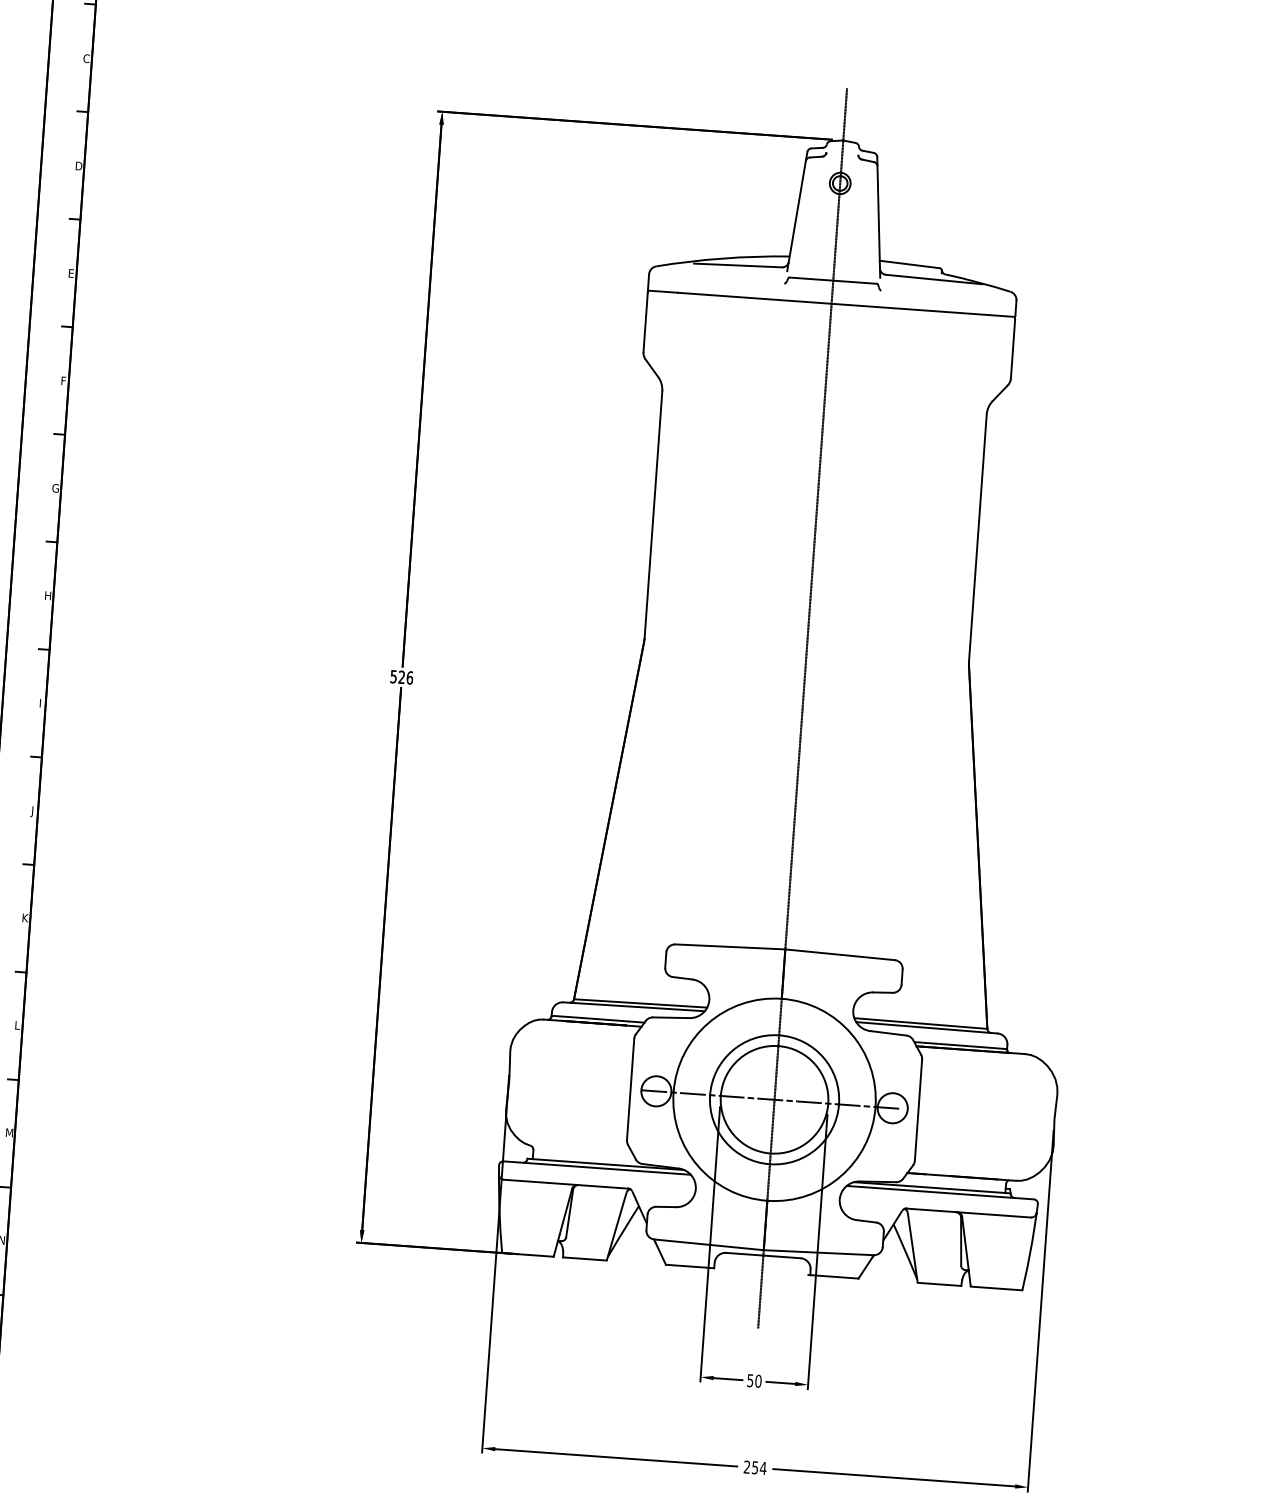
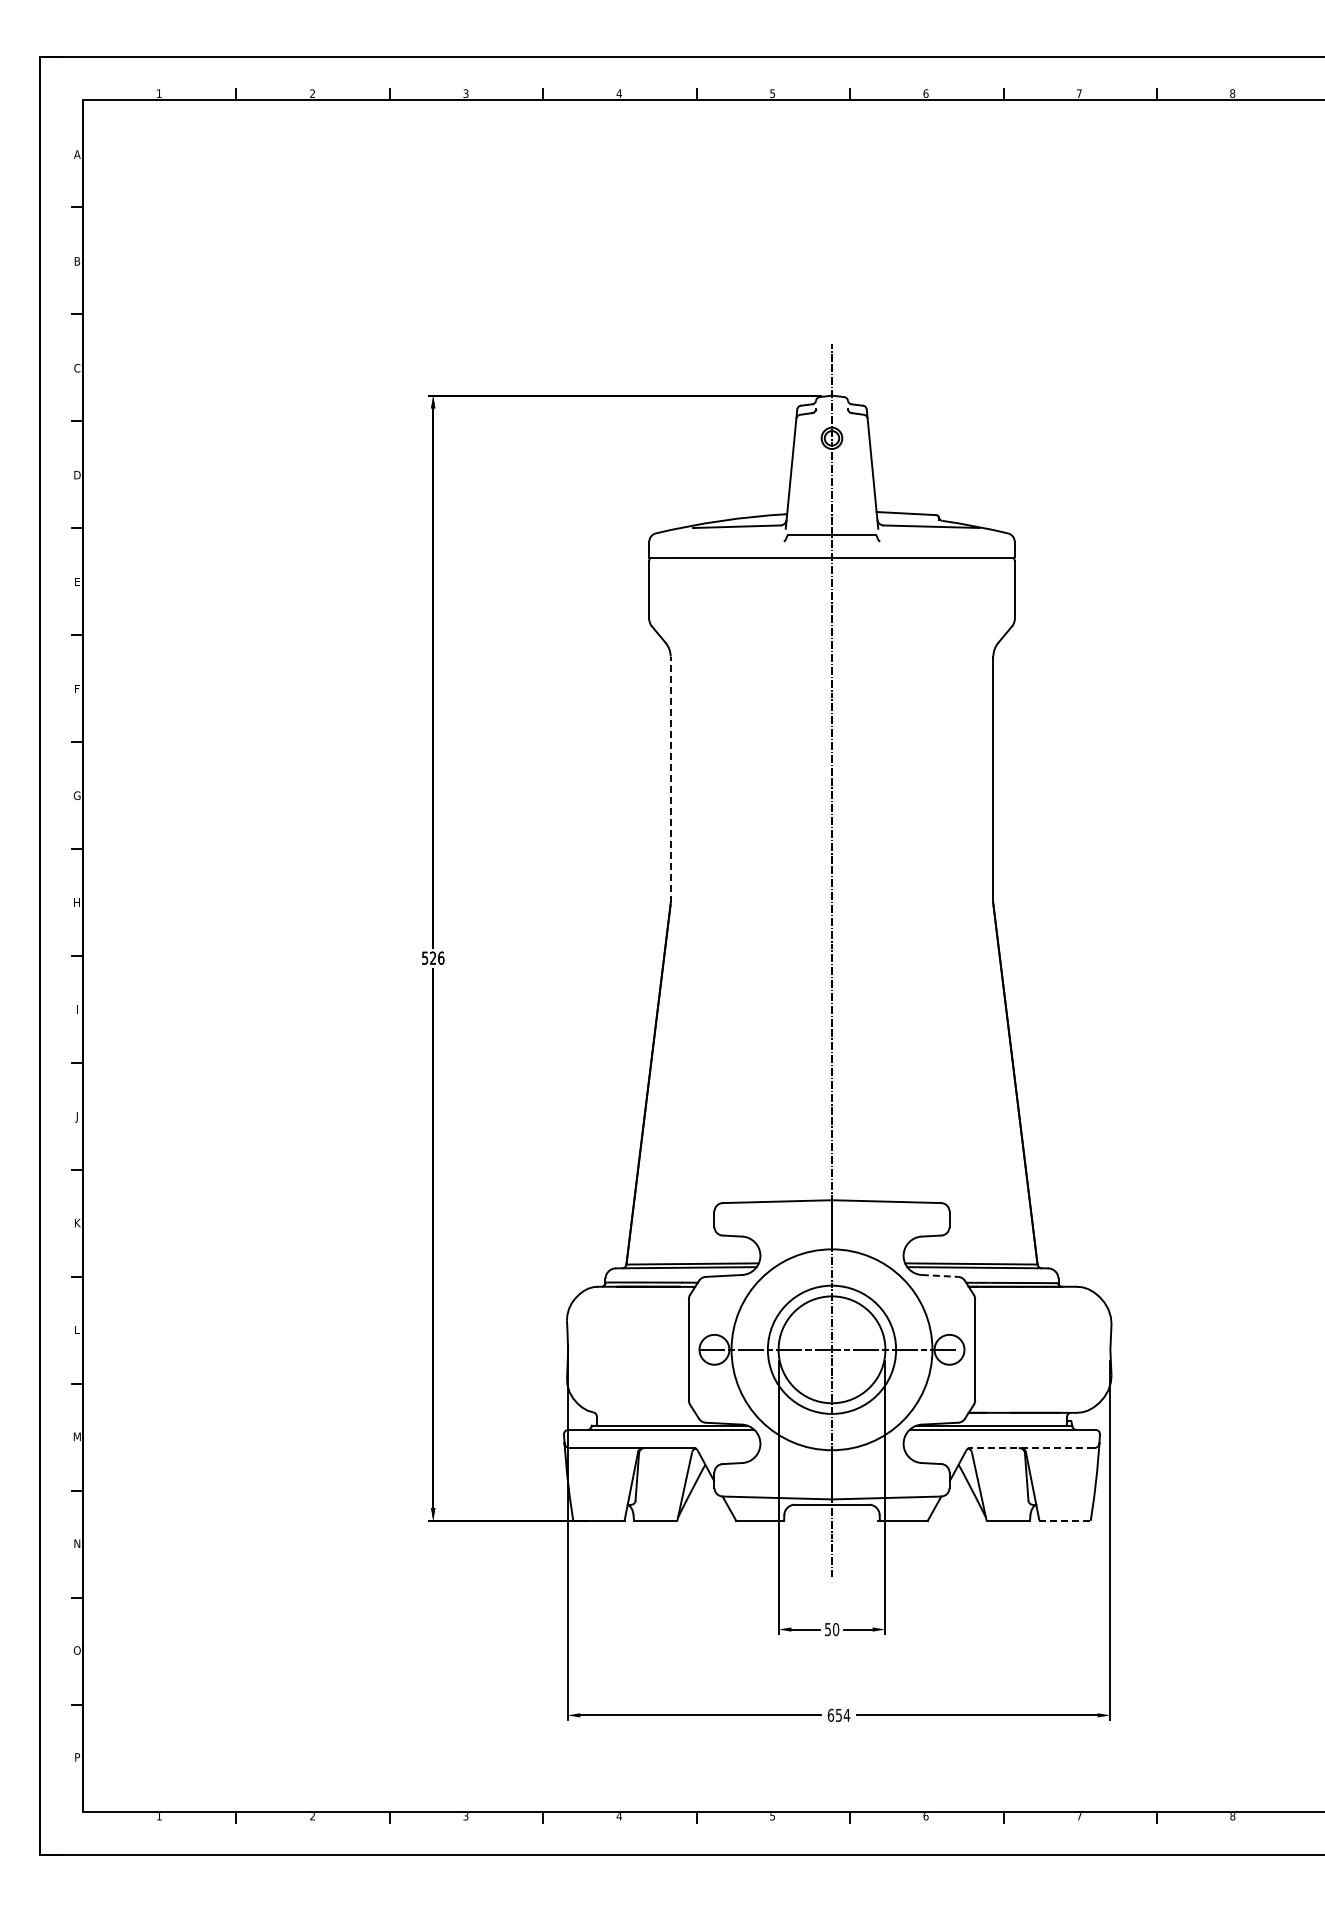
line: (653, 514) -> (670, 779), solid -> dashed
line: (888, 1032) -> (940, 1275), solid -> dashed
line: (969, 1213) -> (1032, 1448), solid -> dashed
line: (996, 1288) -> (1065, 1520), solid -> dashed
text: (746, 1466) -> (830, 1714), 254 -> 654

